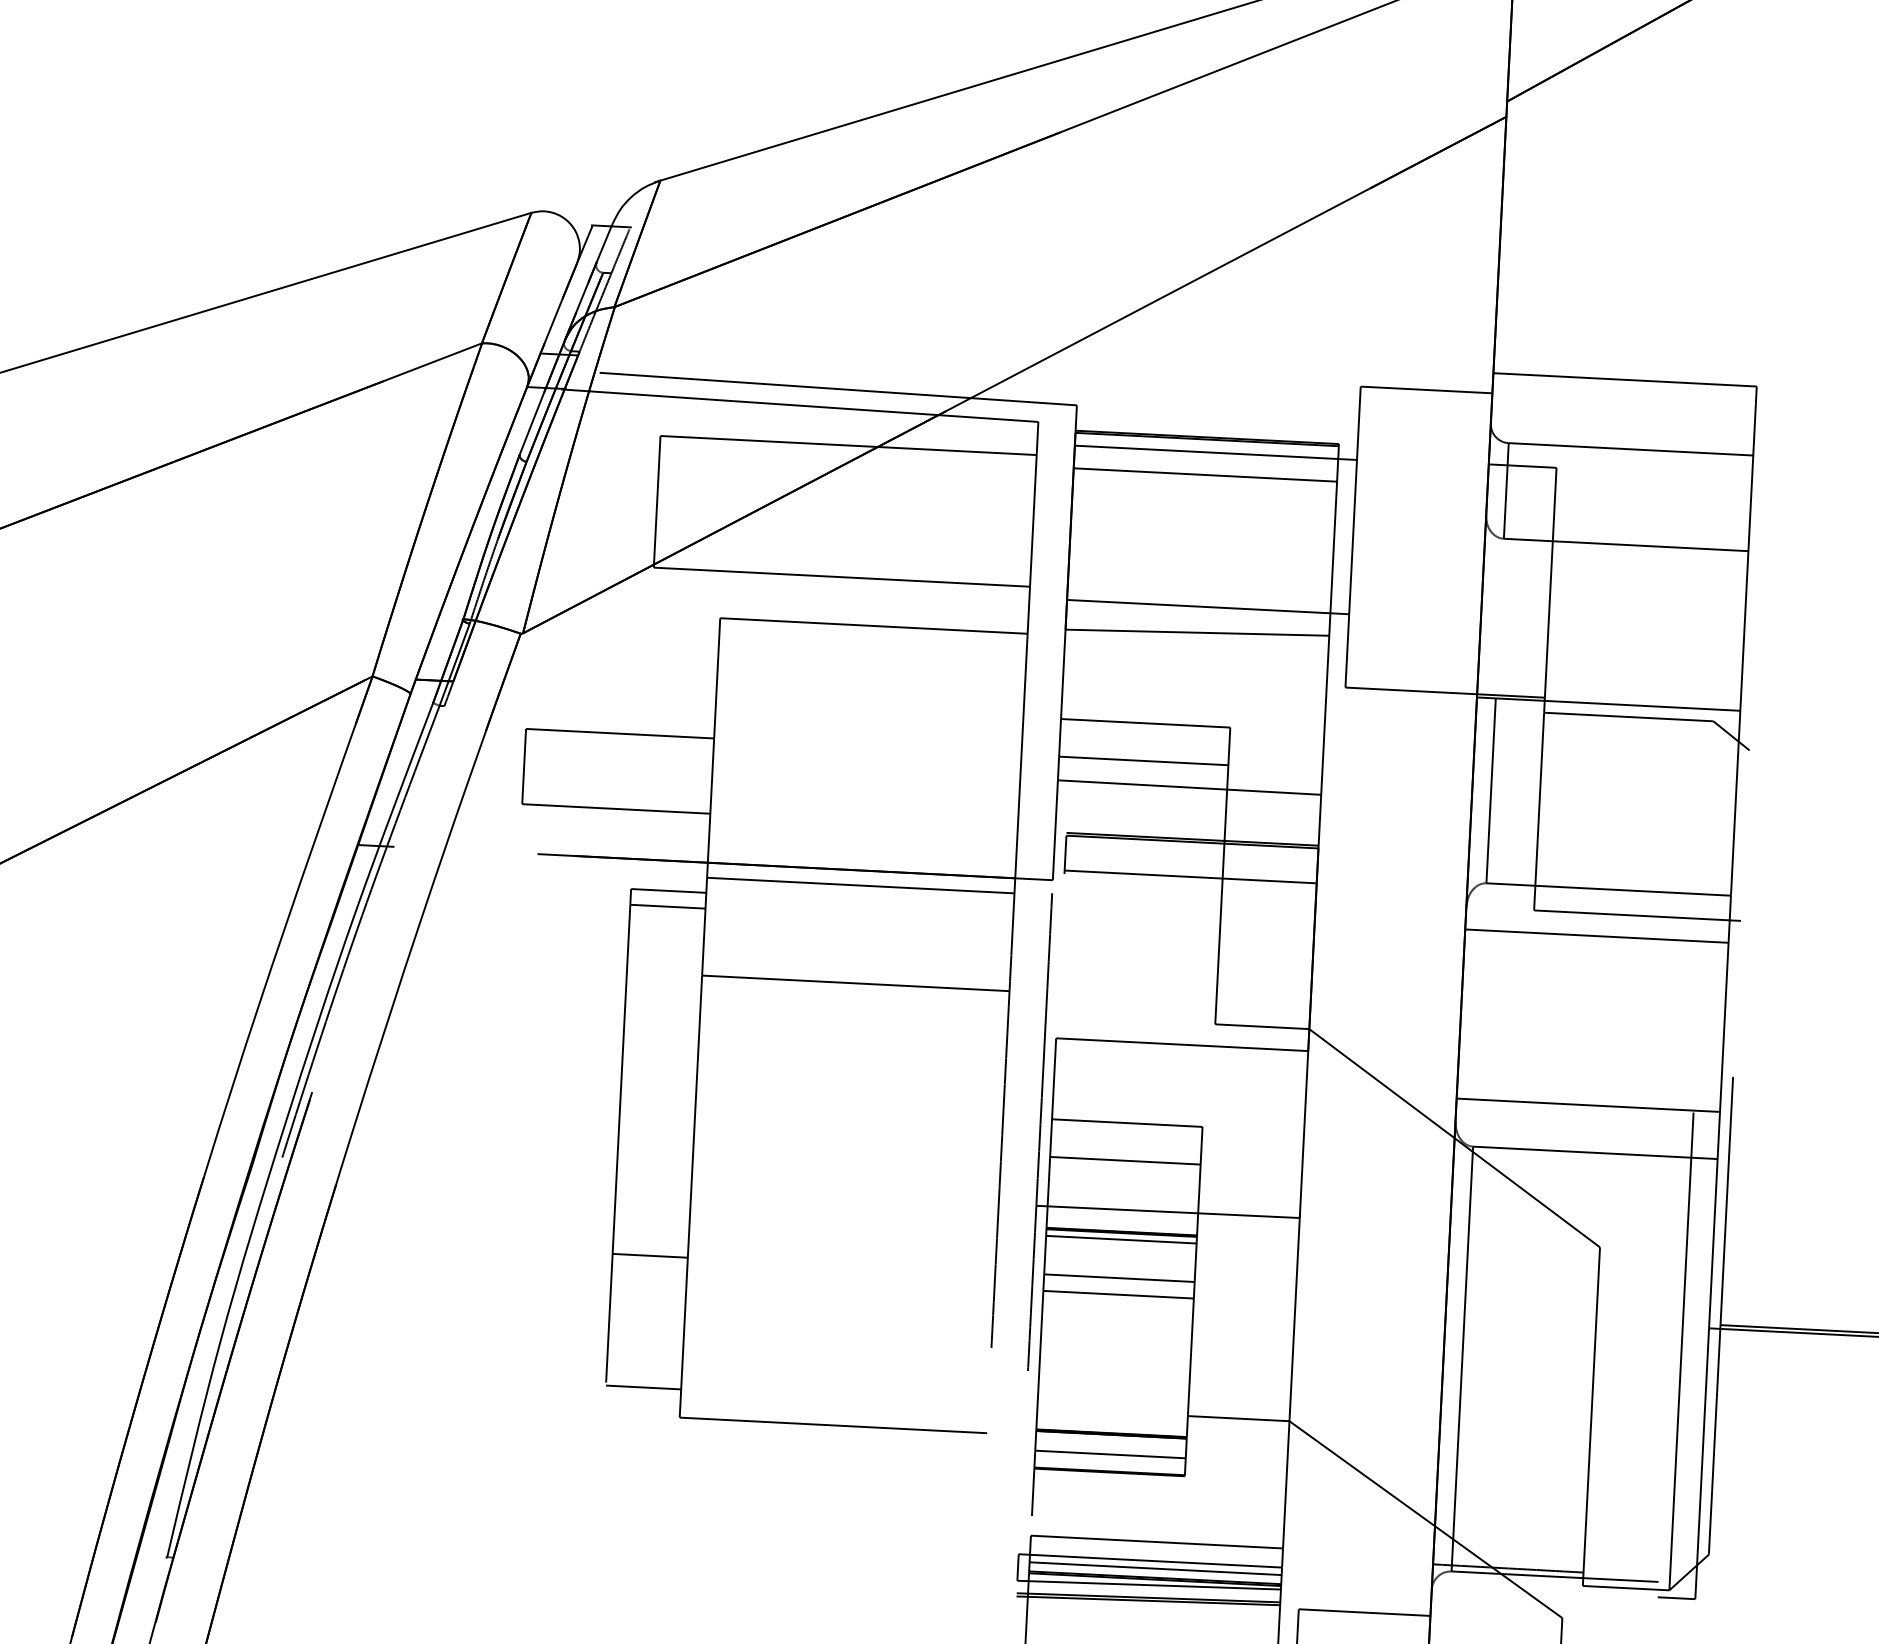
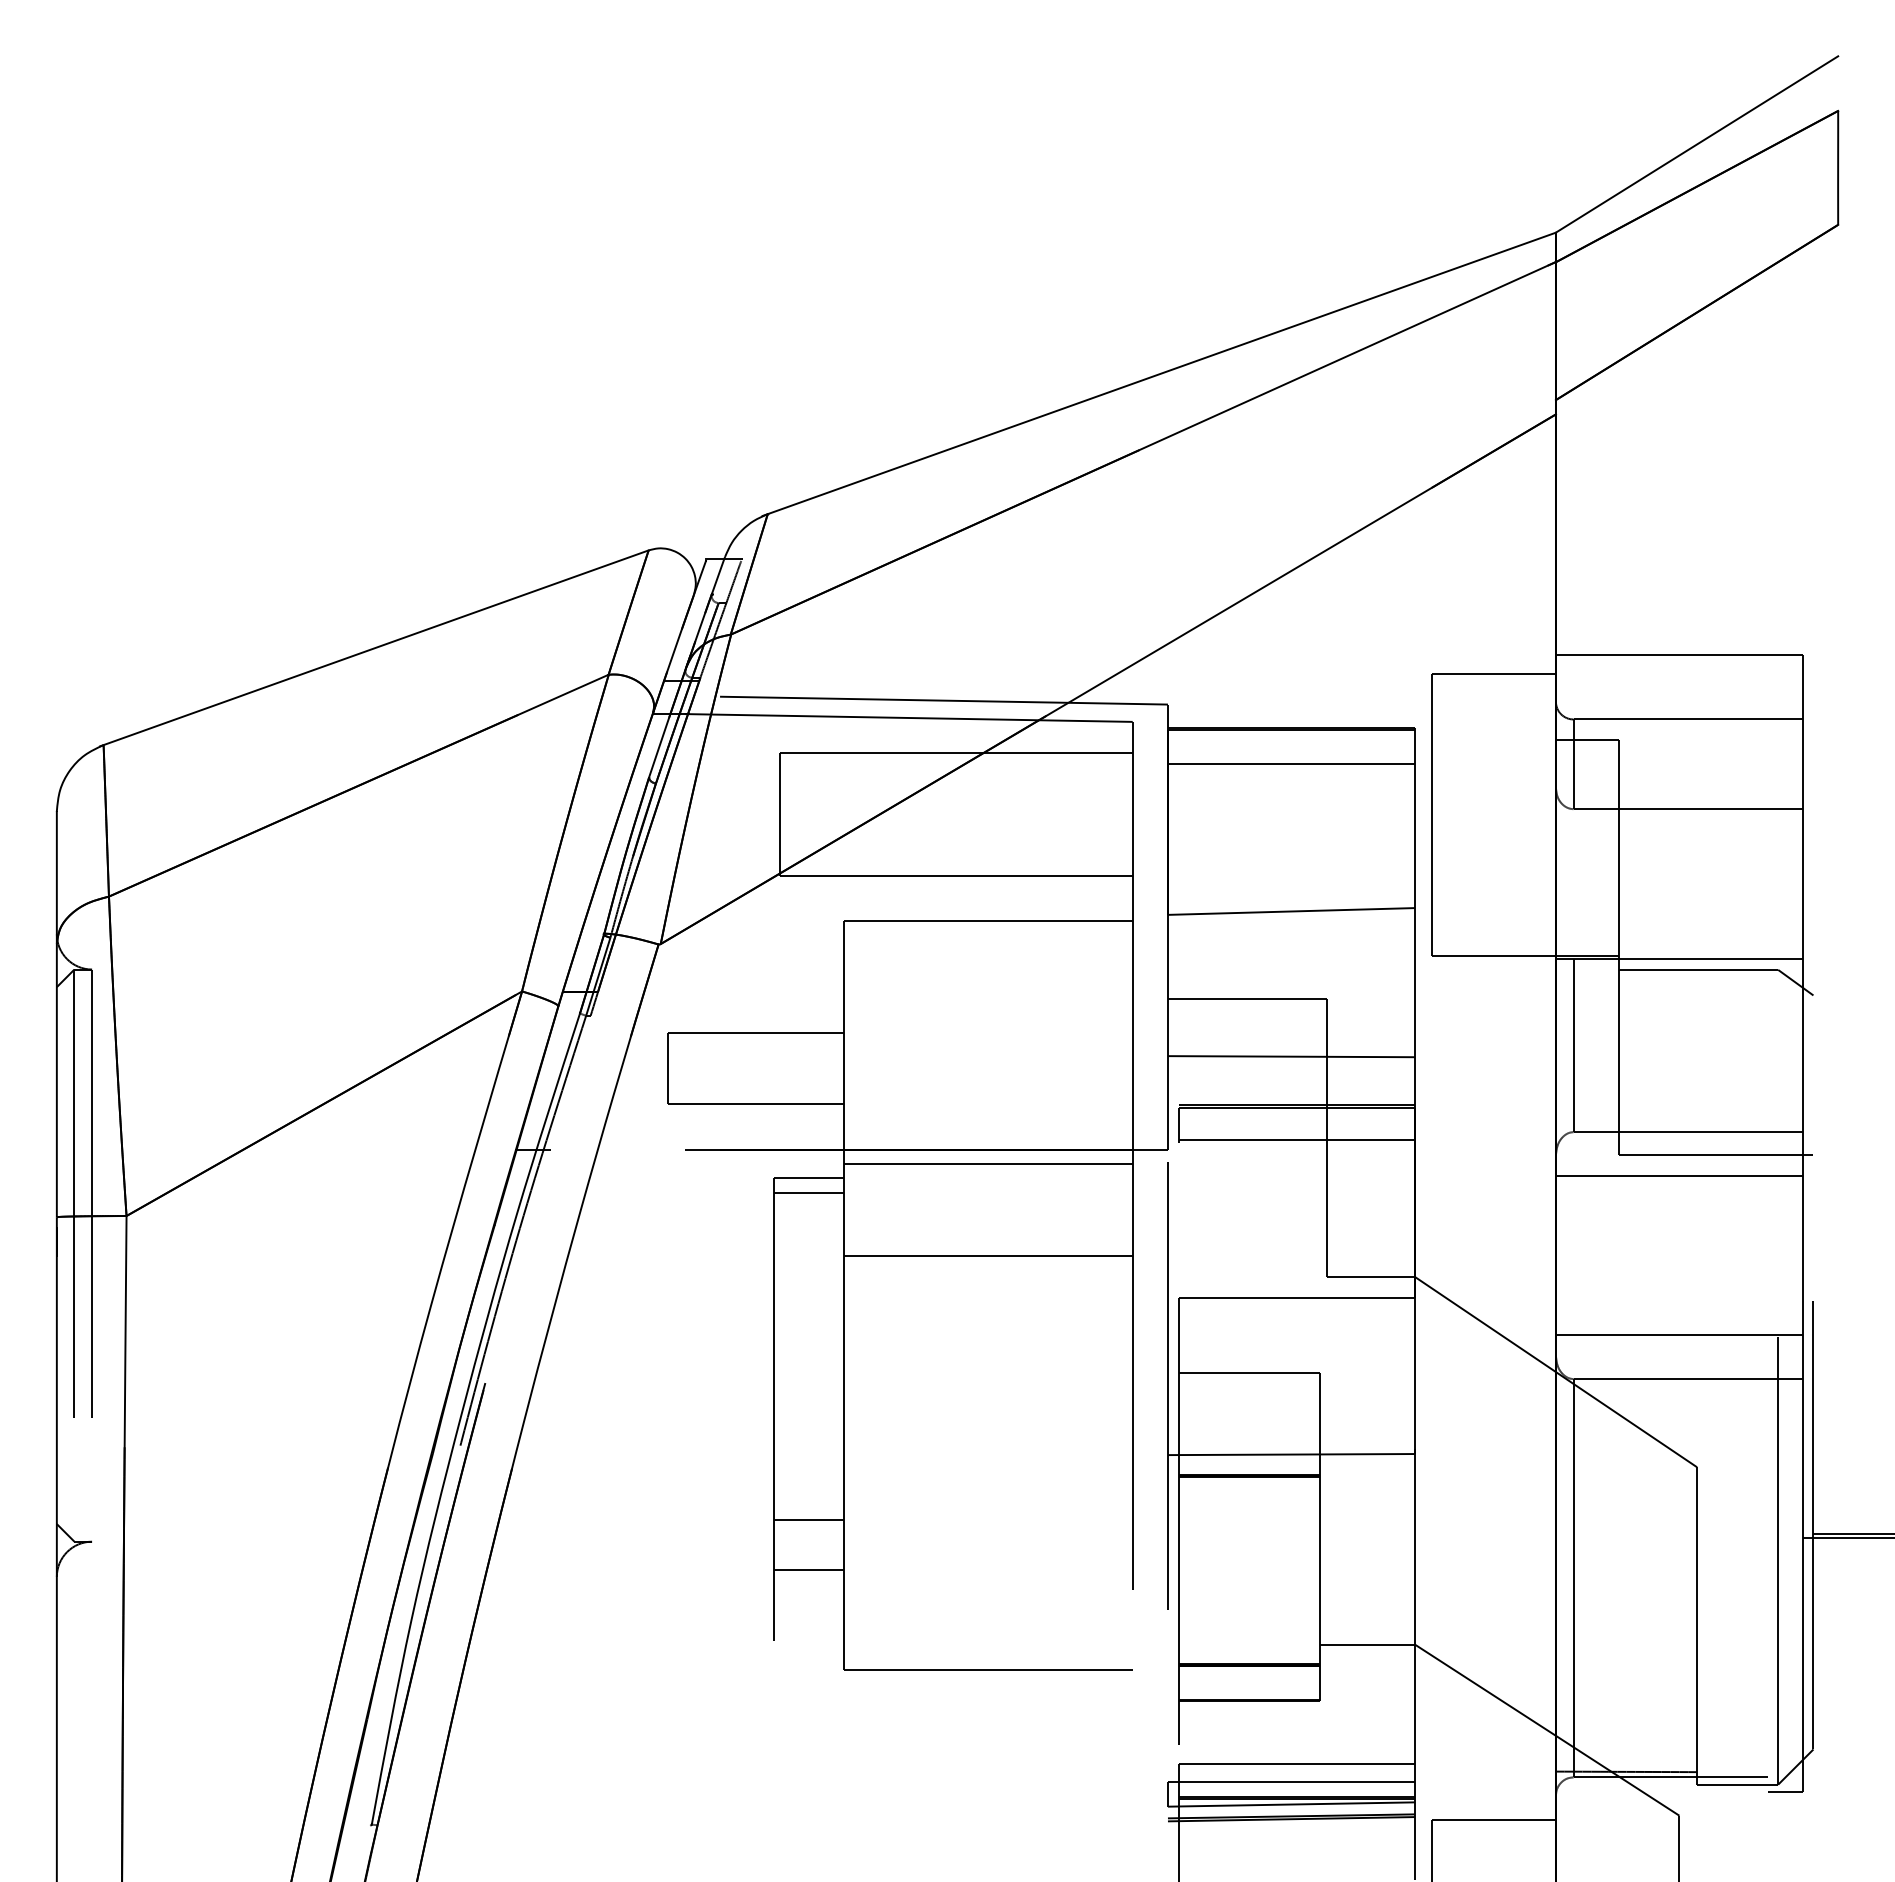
line: (1215, 452) -> (1299, 742), removed
line: (1207, 607) -> (1299, 887), removed
line: (1142, 760) -> (1246, 1033), removed
line: (1124, 1160) -> (1248, 1408), removed
line: (1120, 1239) -> (1248, 1482), removed
line: (1118, 1277) -> (1248, 1518), removed
line: (1117, 1294) -> (1248, 1534), removed
line: (642, 1387) -> (808, 1569), moved
line: (1109, 1454) -> (1248, 1684), removed
line: (1155, 1568) -> (1296, 1788), removed

